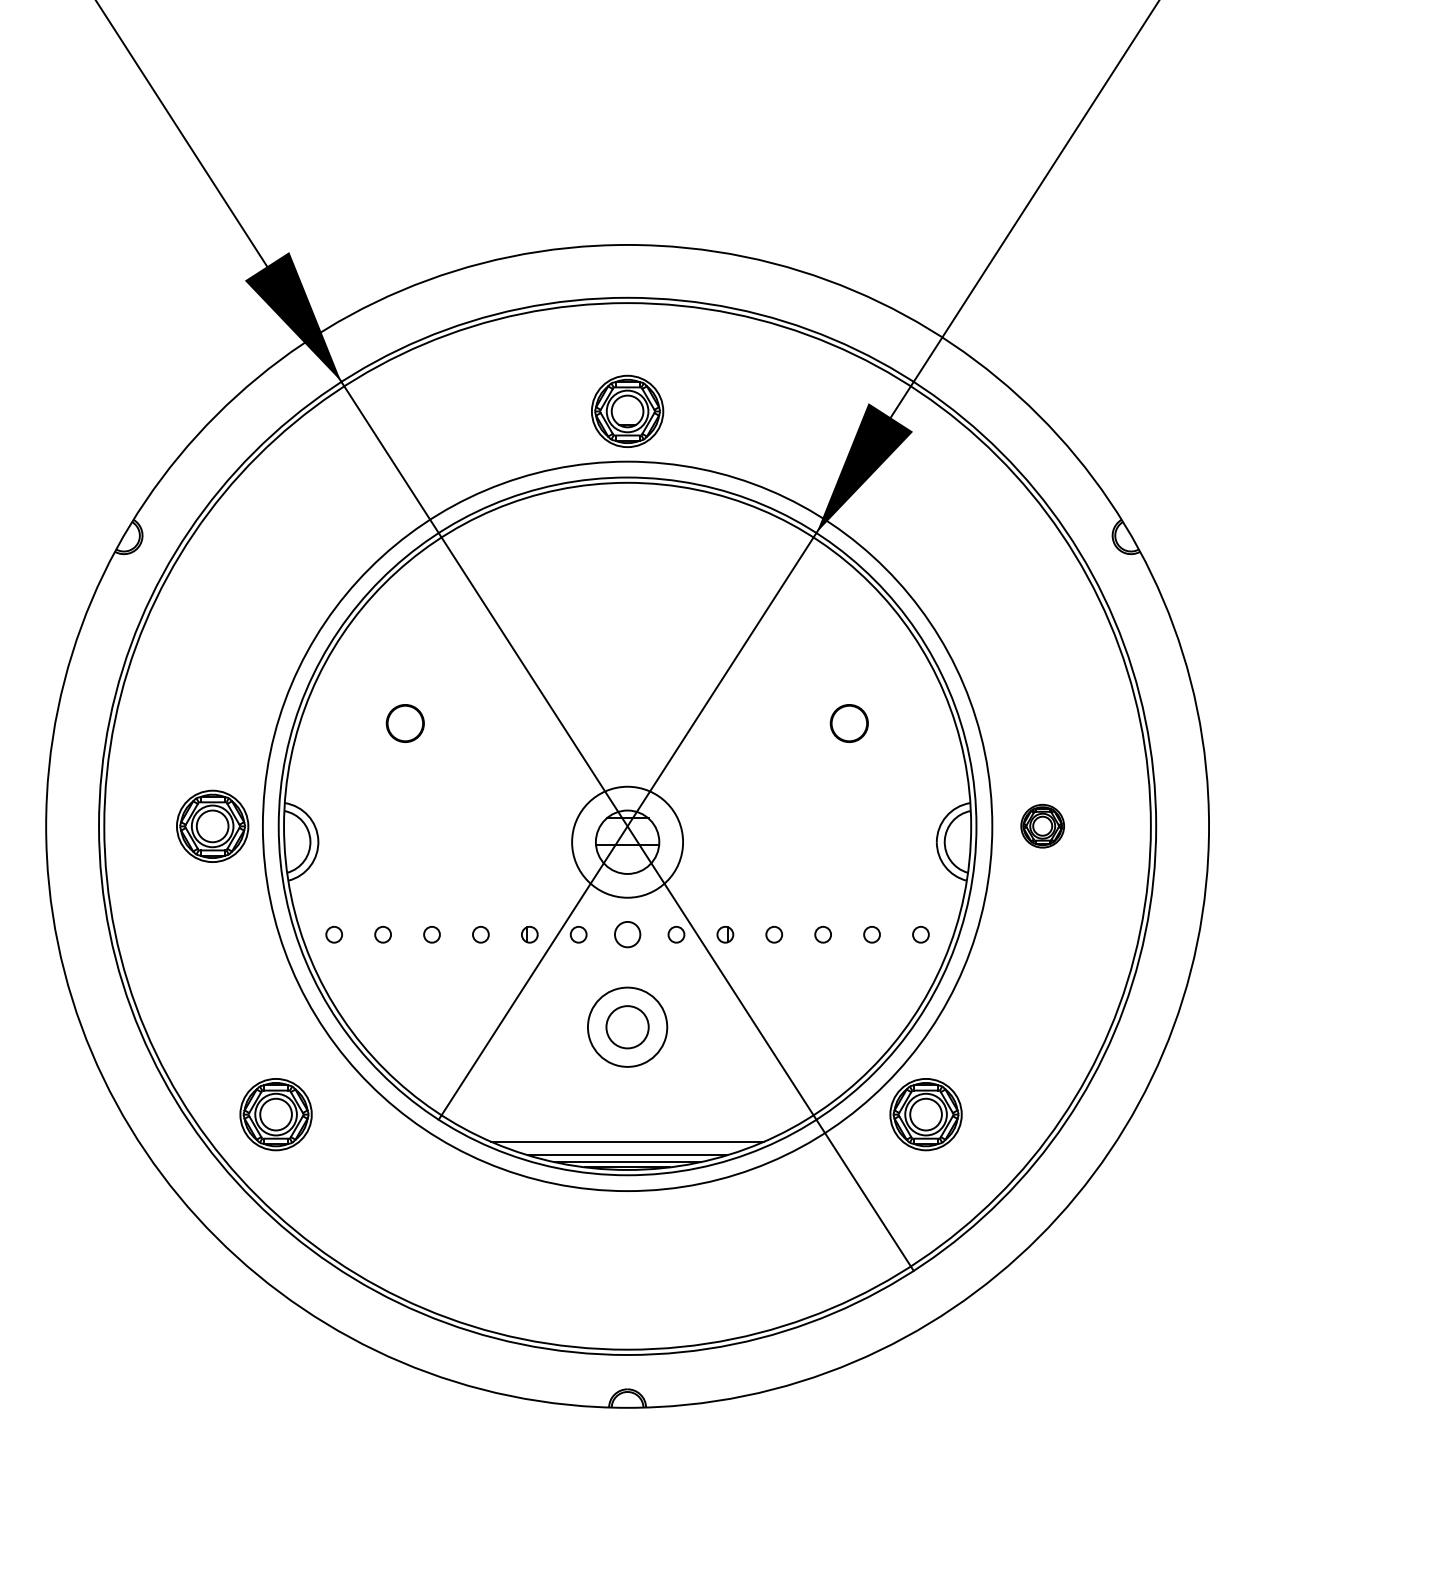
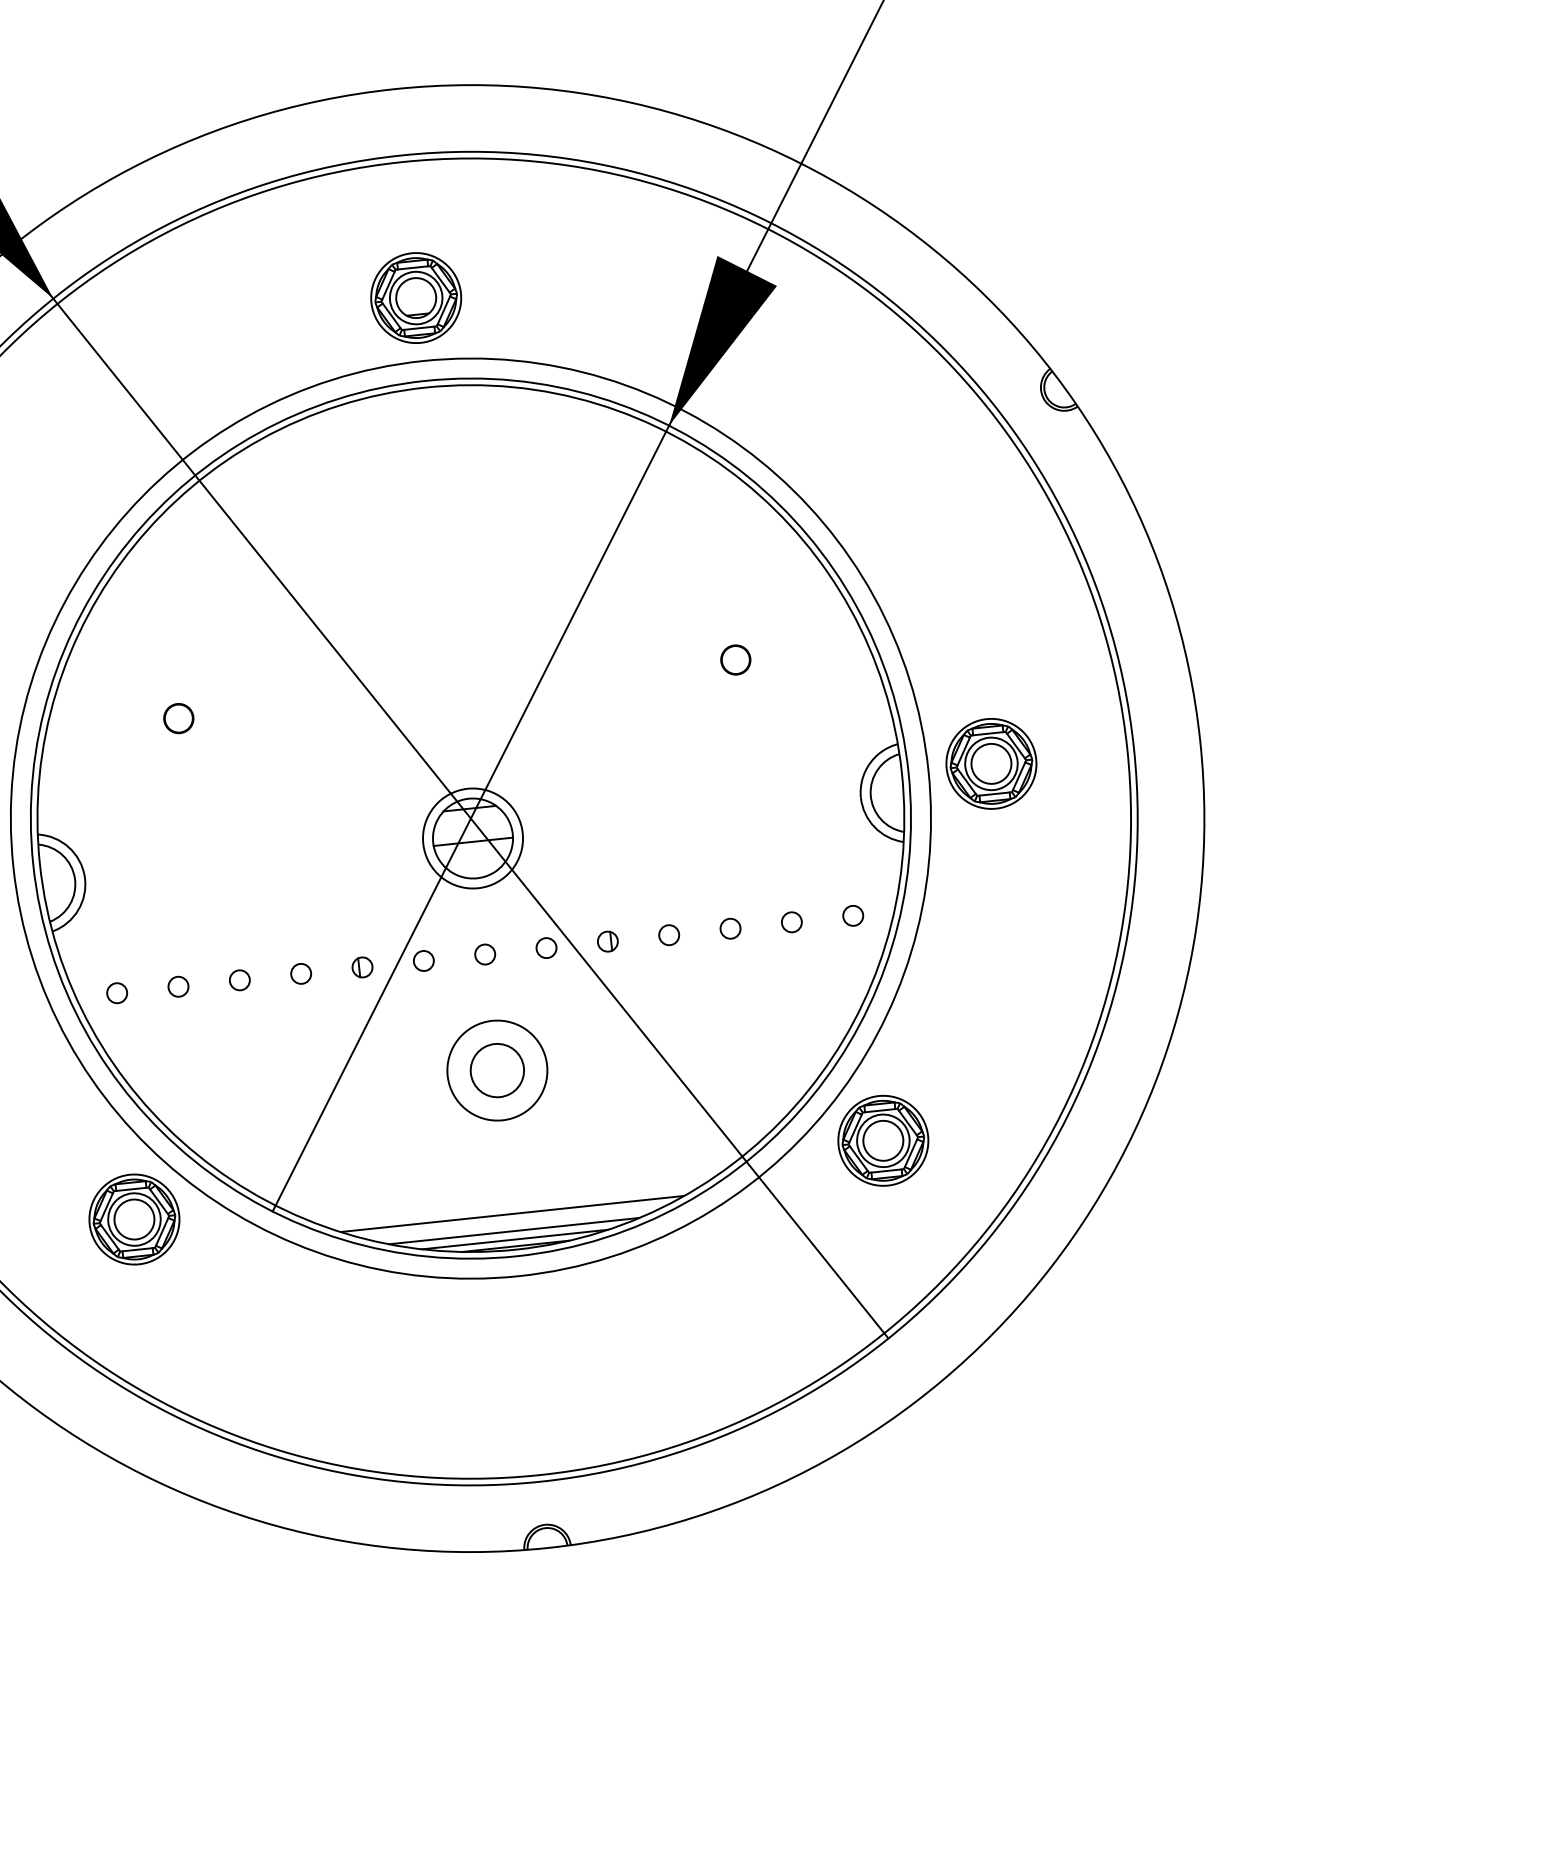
circle: (405, 722) -> (178, 717), size x0.62
circle: (849, 722) -> (735, 659), size x0.62
part: (1042, 825) -> (991, 762), size x1.67
circle: (627, 841) -> (472, 837), size x0.71
circle: (627, 934) -> (485, 954), size x0.62
part: (275, 1114) -> (133, 1219), moved

